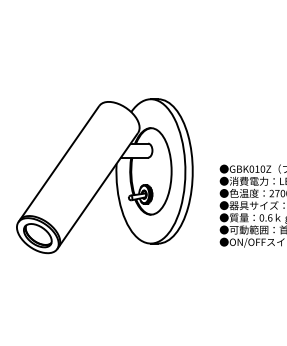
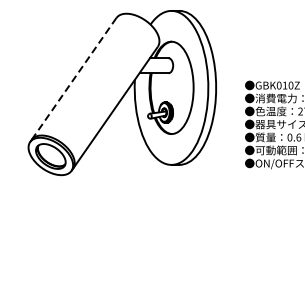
line: (59, 162) -> (73, 78), solid -> dashed

